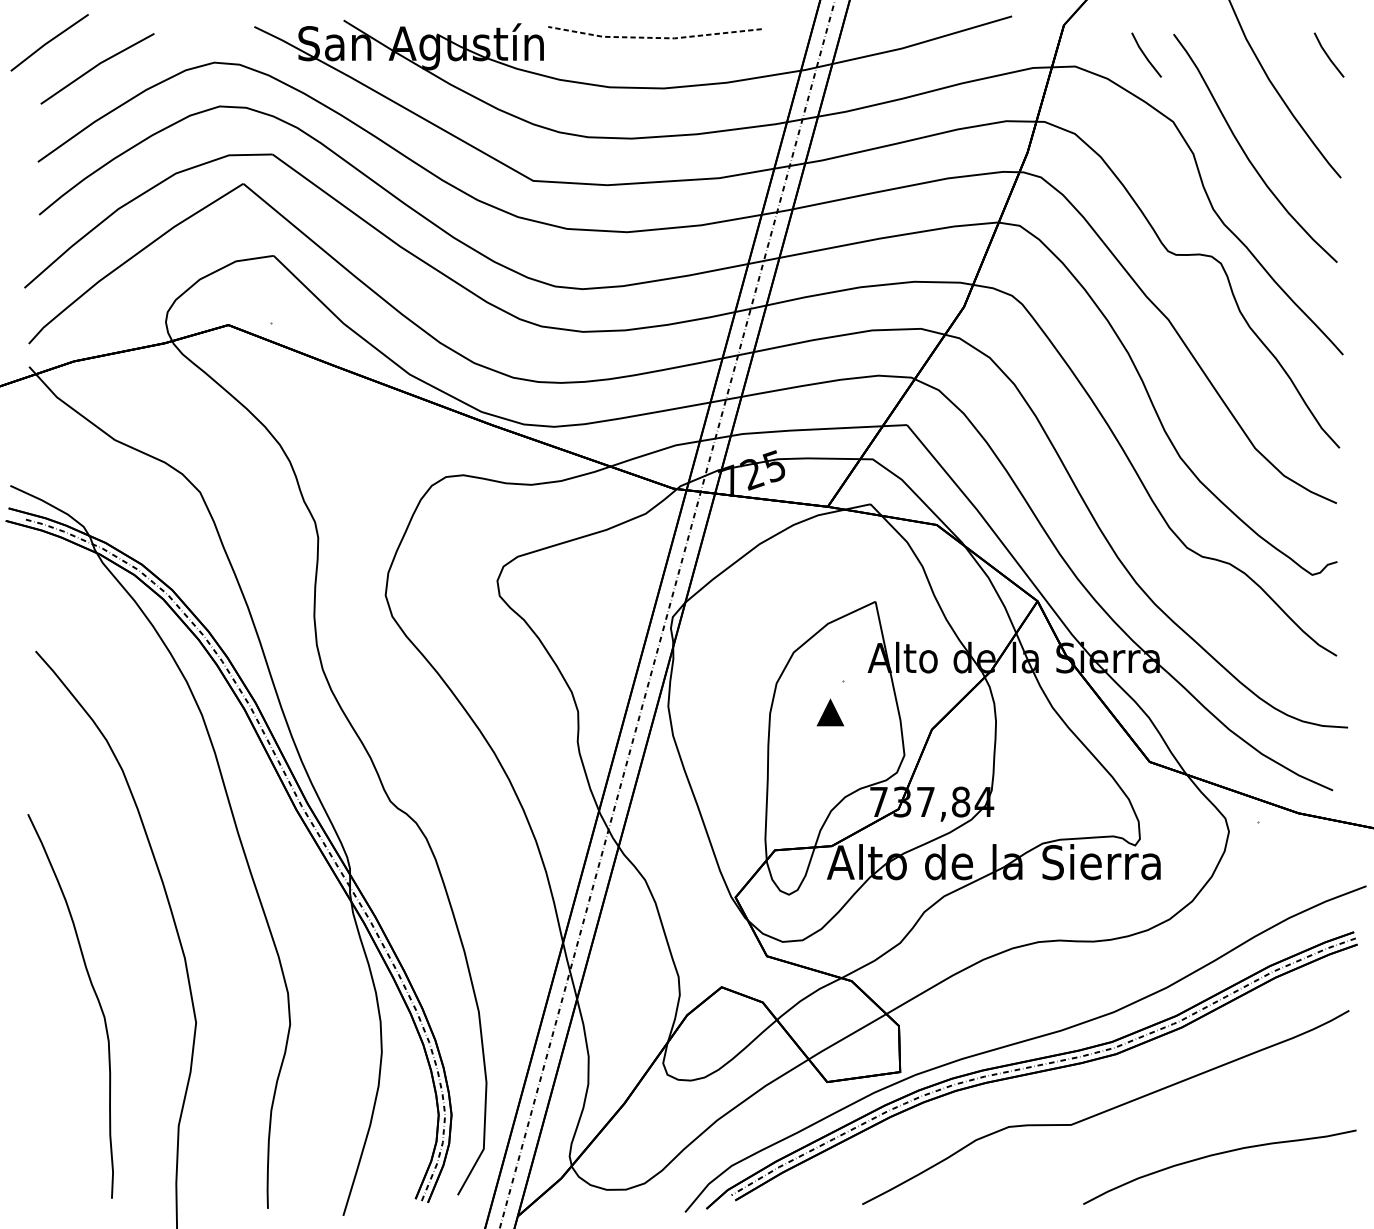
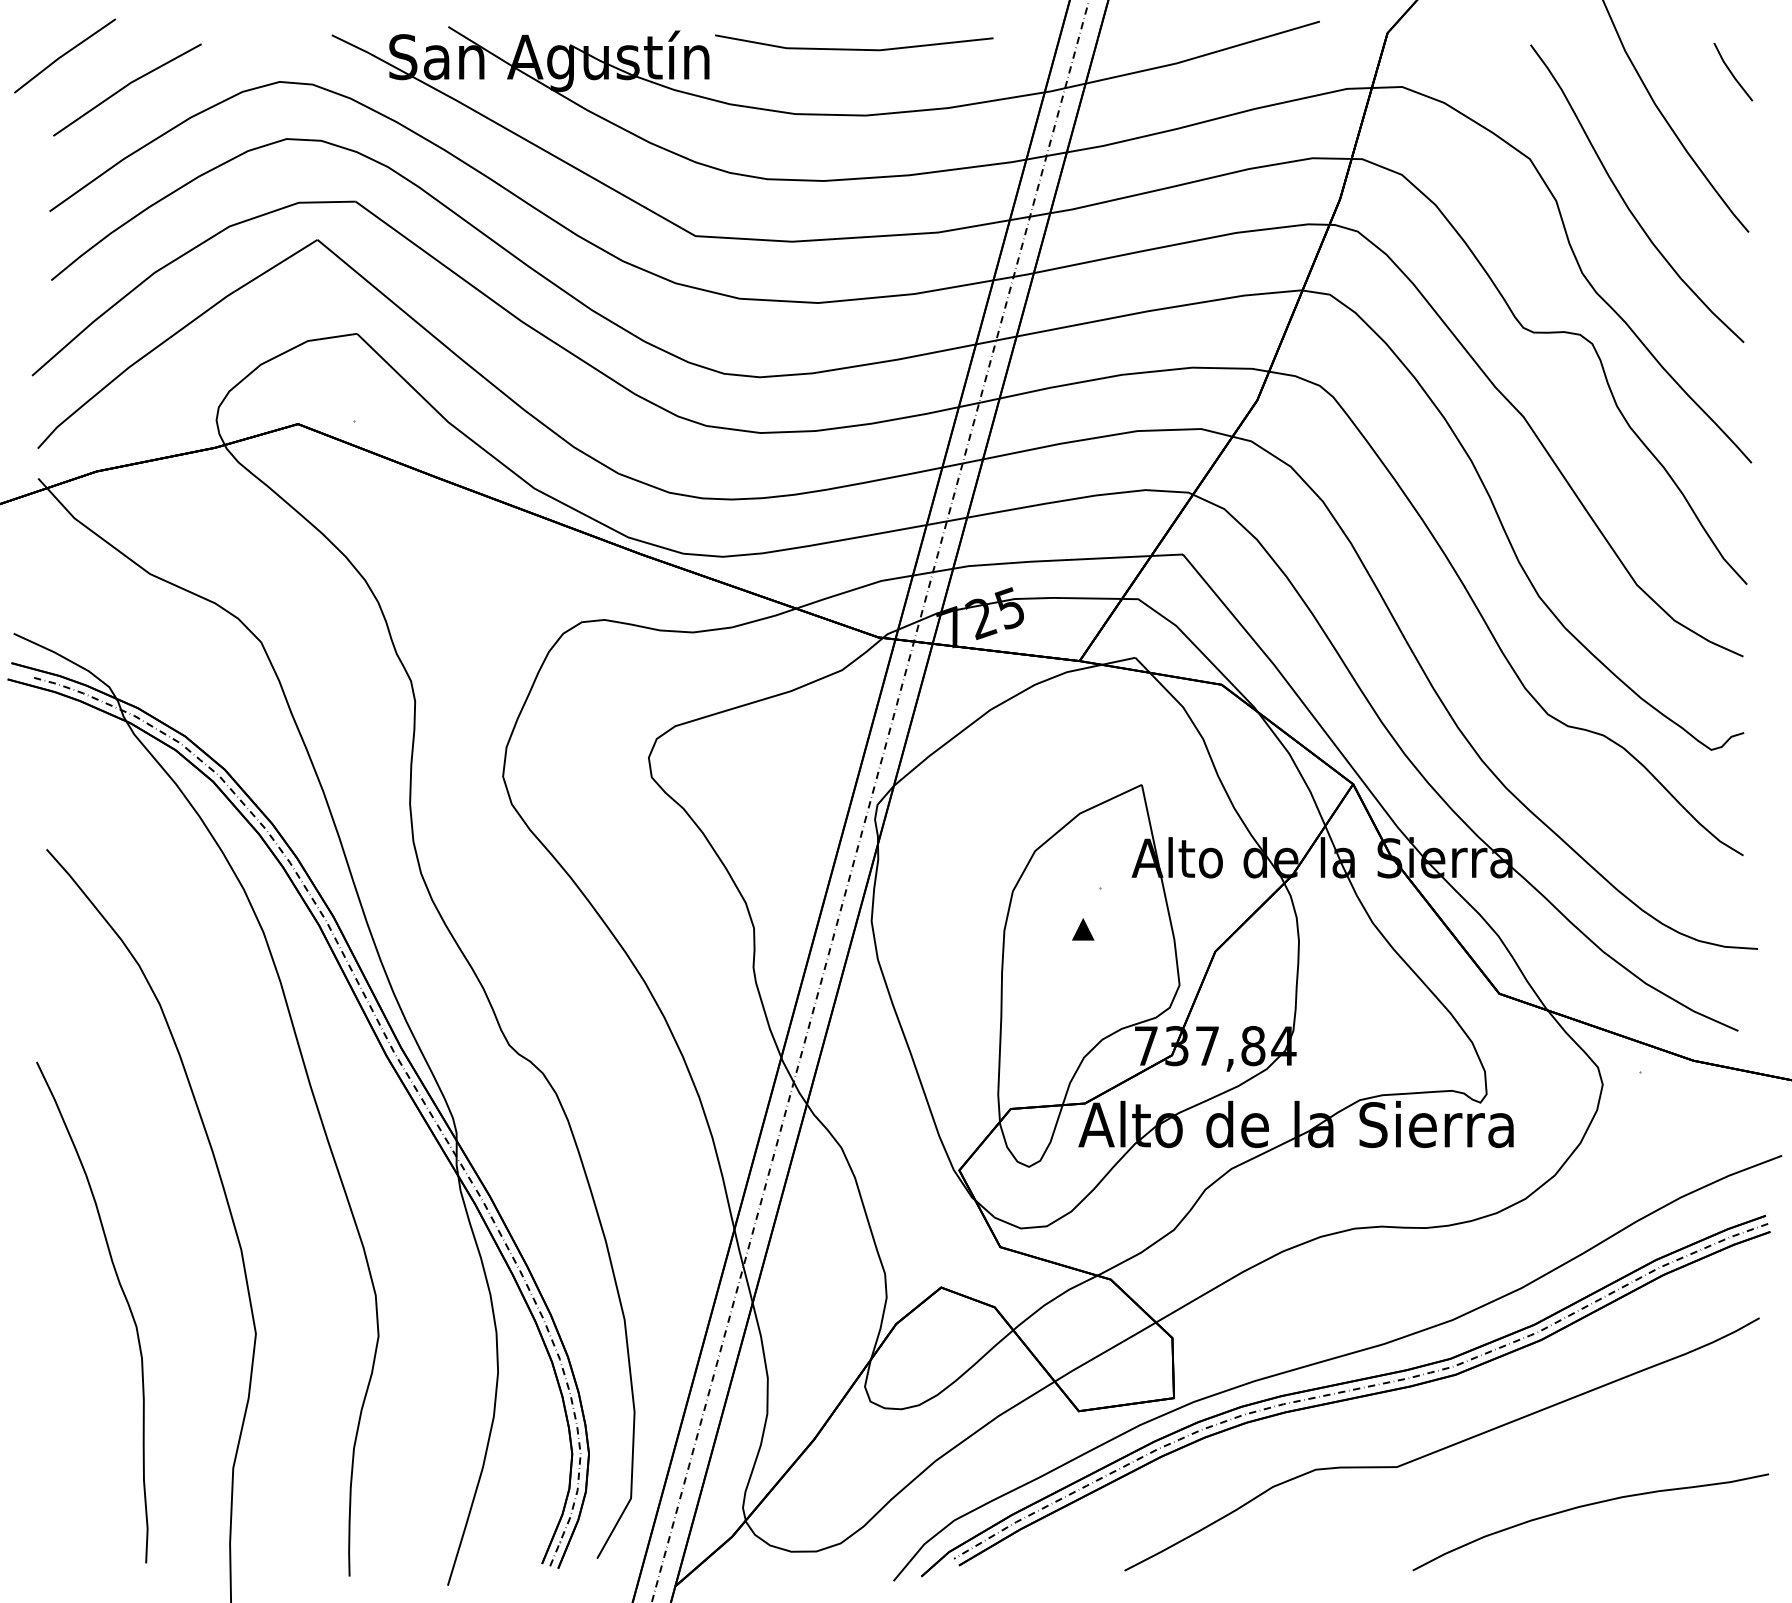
line: (655, 37) -> (854, 49), dashed -> solid
line: (1145, 55) -> (1494, 72), removed
part: (830, 712) -> (1083, 929), size x0.62

